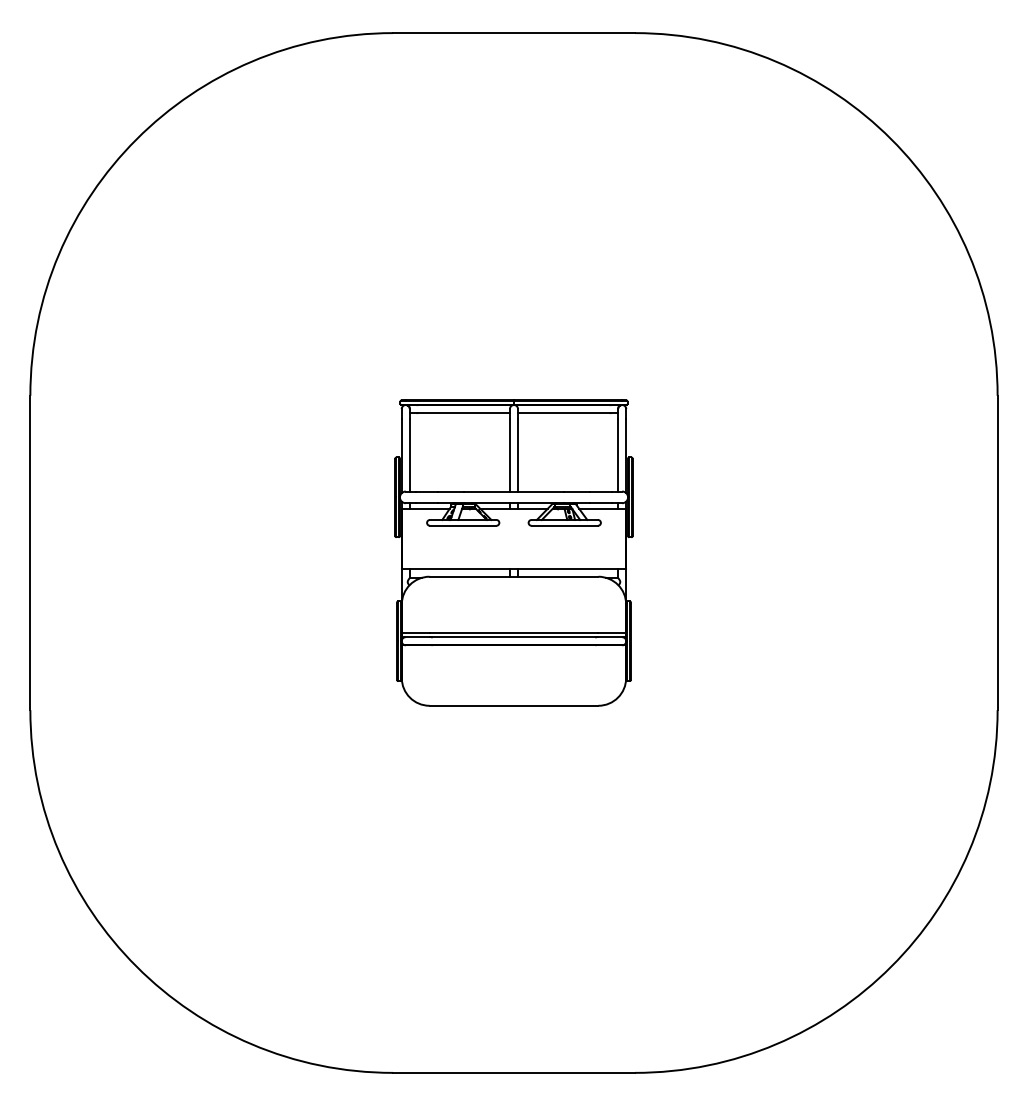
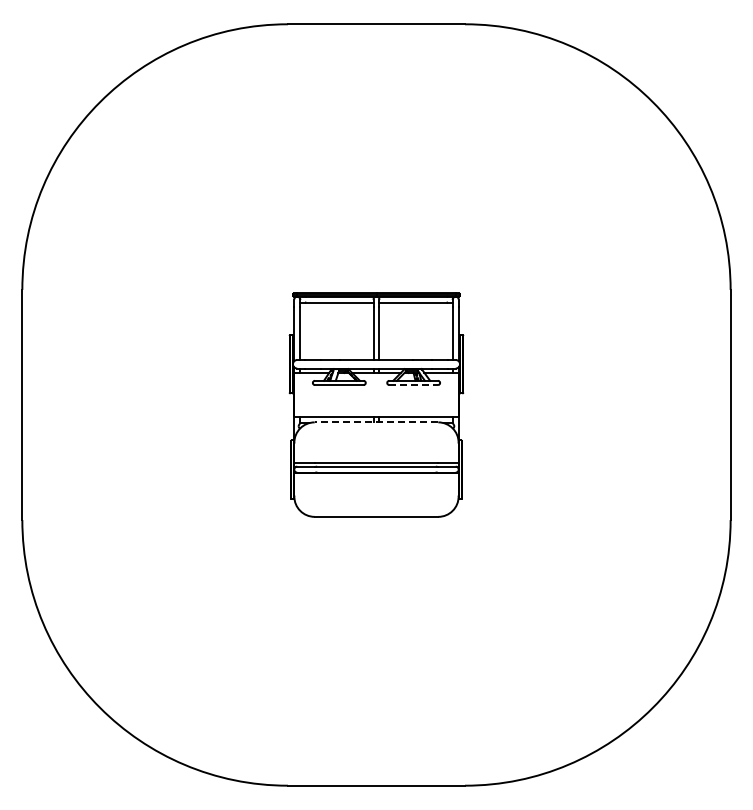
line: (565, 526) -> (414, 385), solid -> dashed
line: (514, 576) -> (376, 422), solid -> dashed

